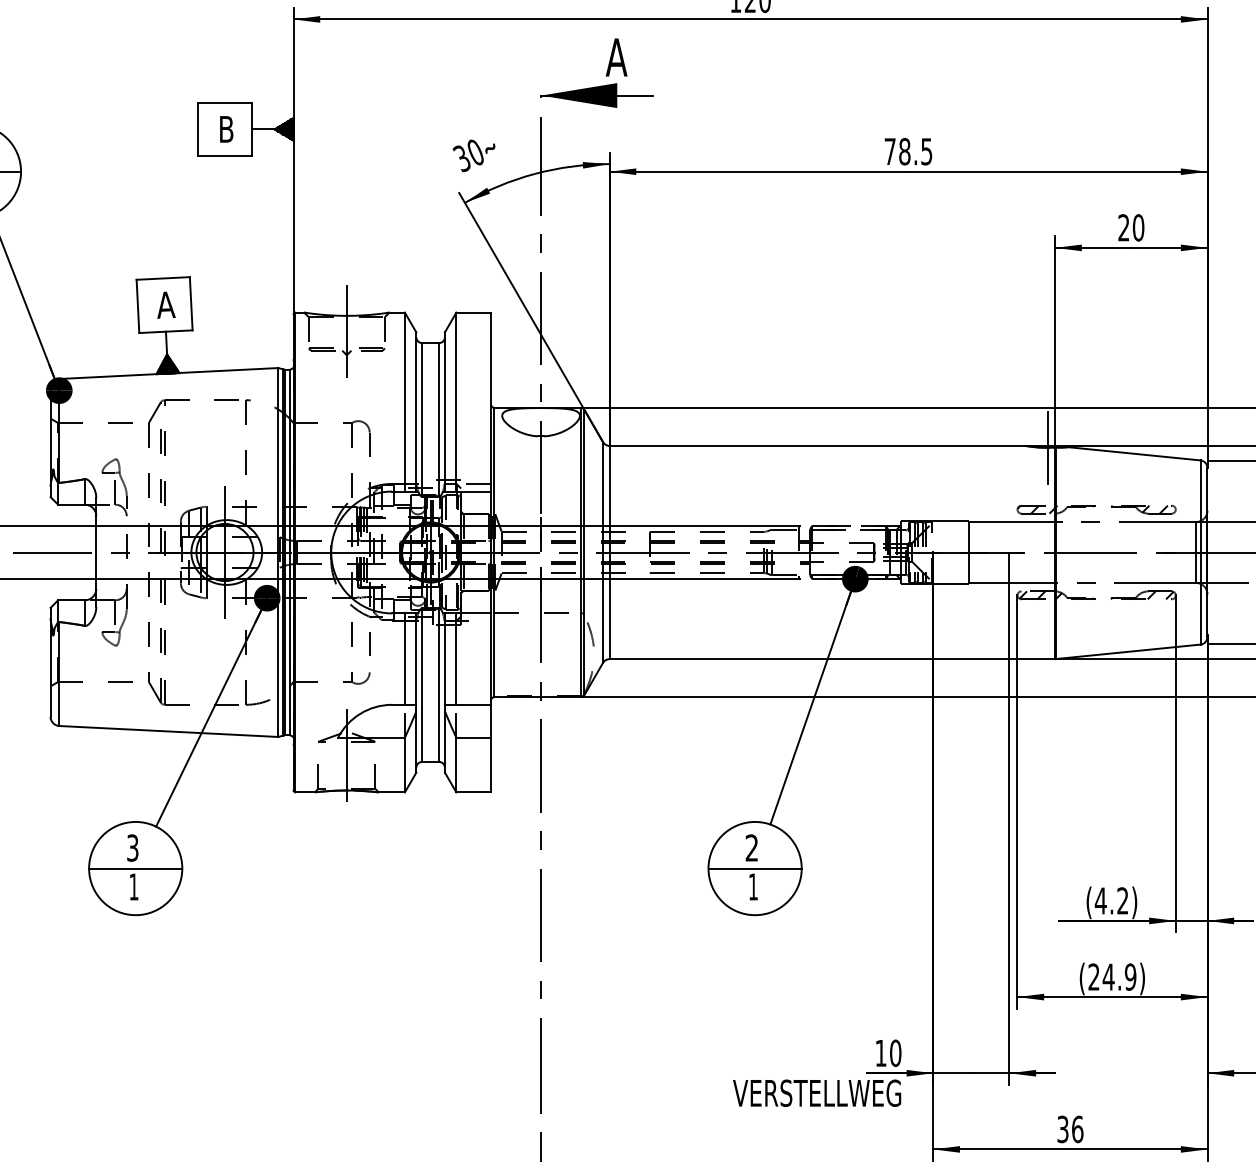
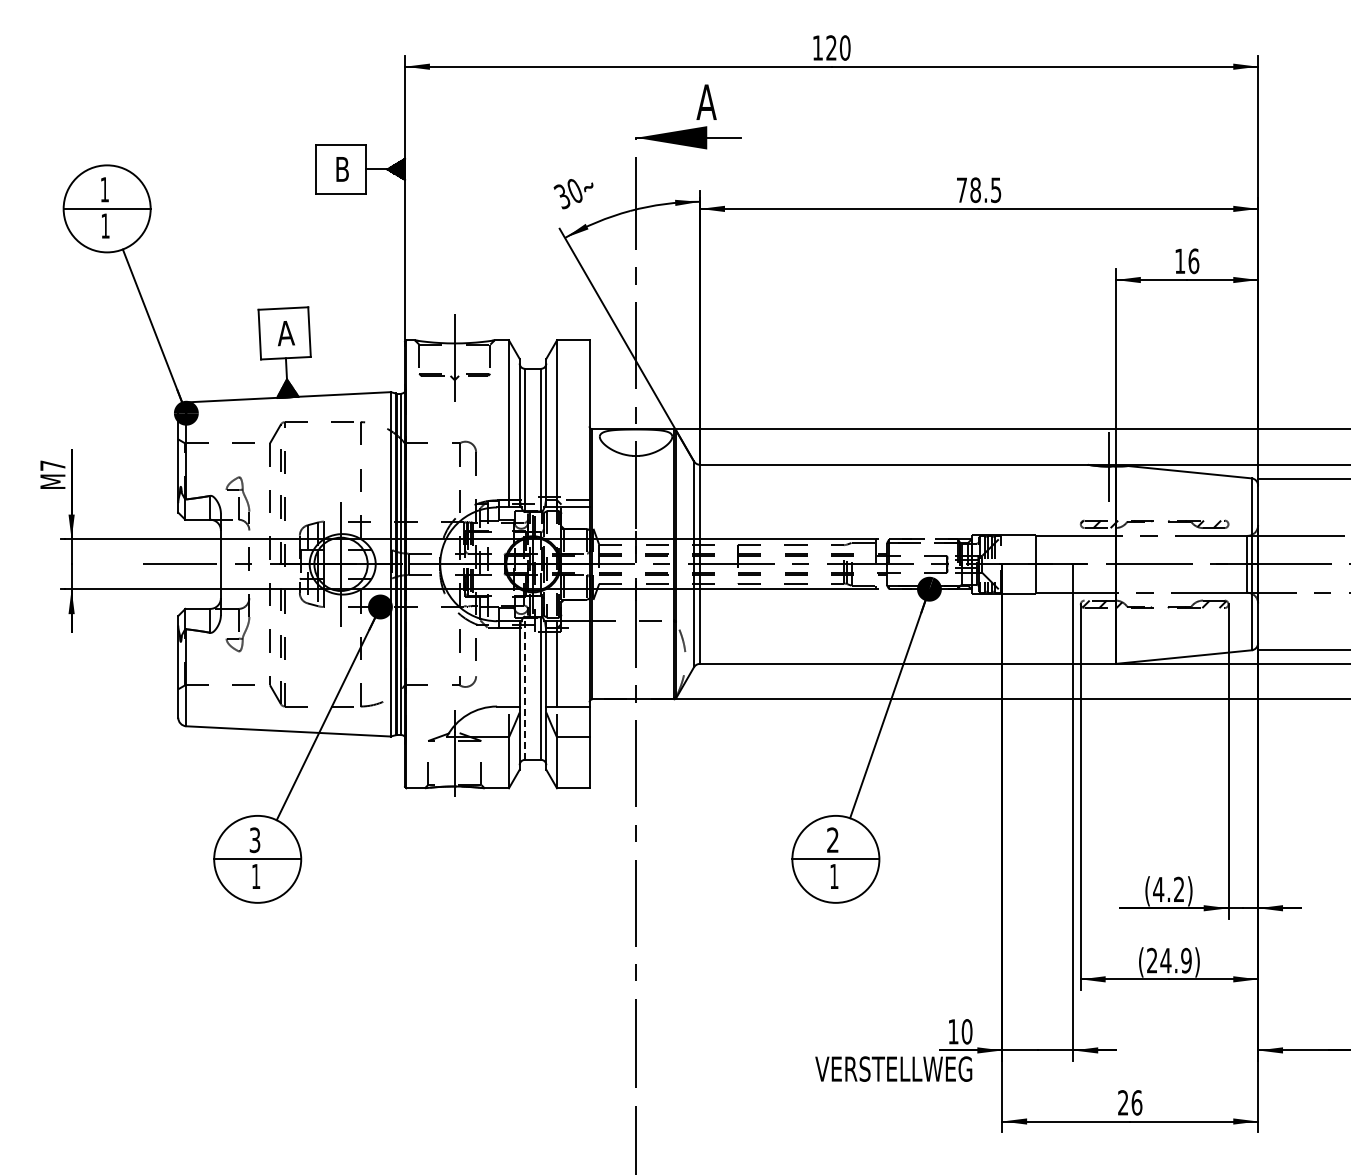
text: (1131, 226) -> (1187, 260), 20 -> 16
line: (405, 658) -> (509, 663), removed
line: (422, 685) -> (525, 688), solid -> dashed
text: (1063, 1129) -> (1123, 1102), 36 -> 26

